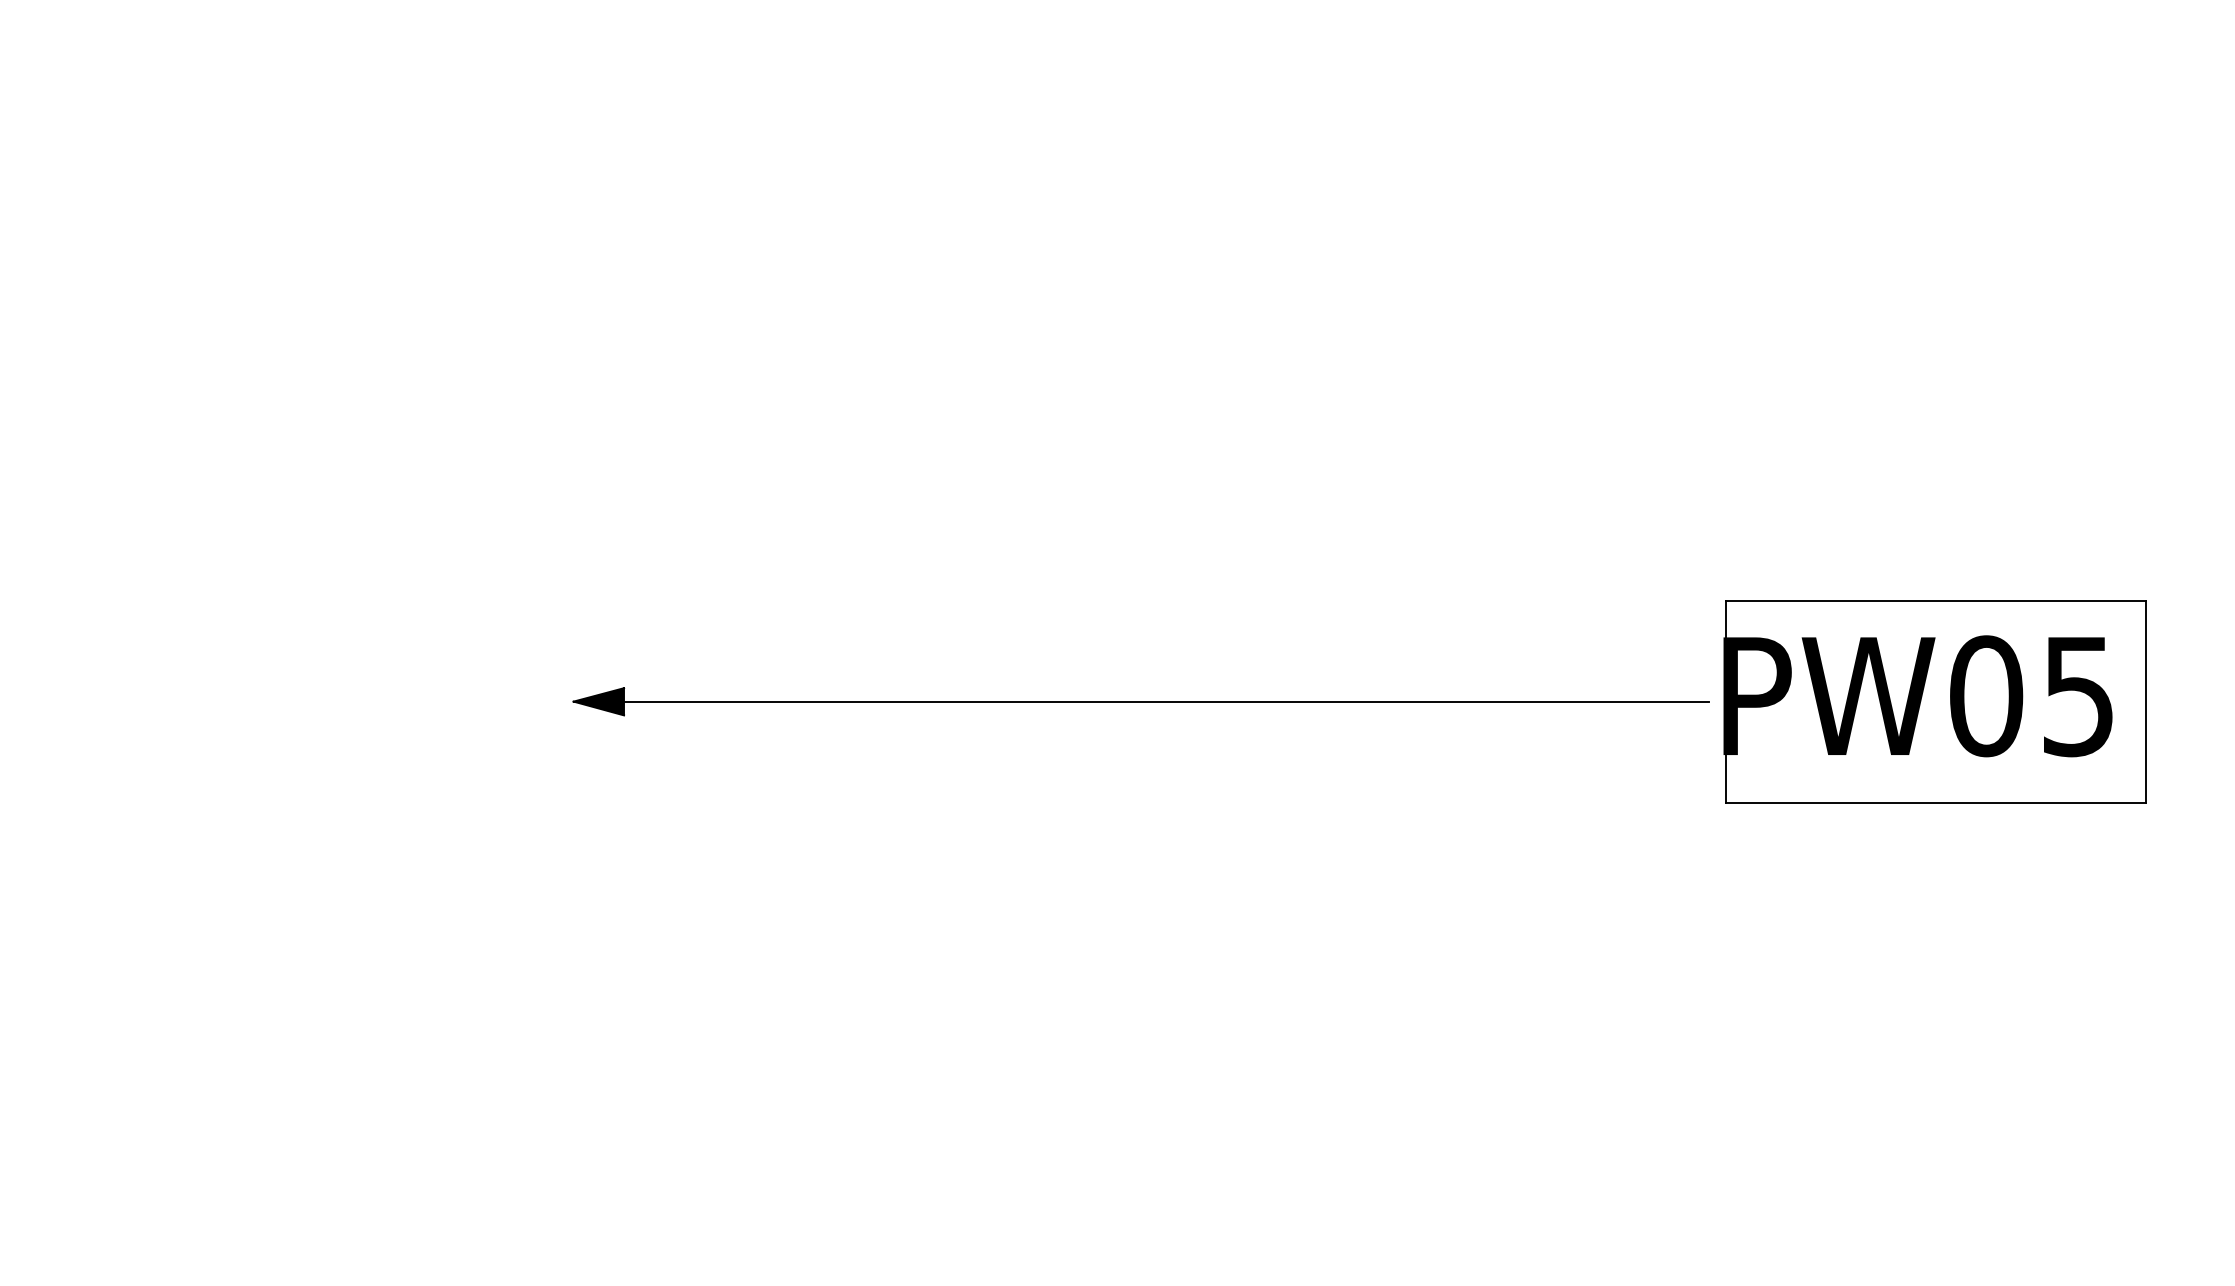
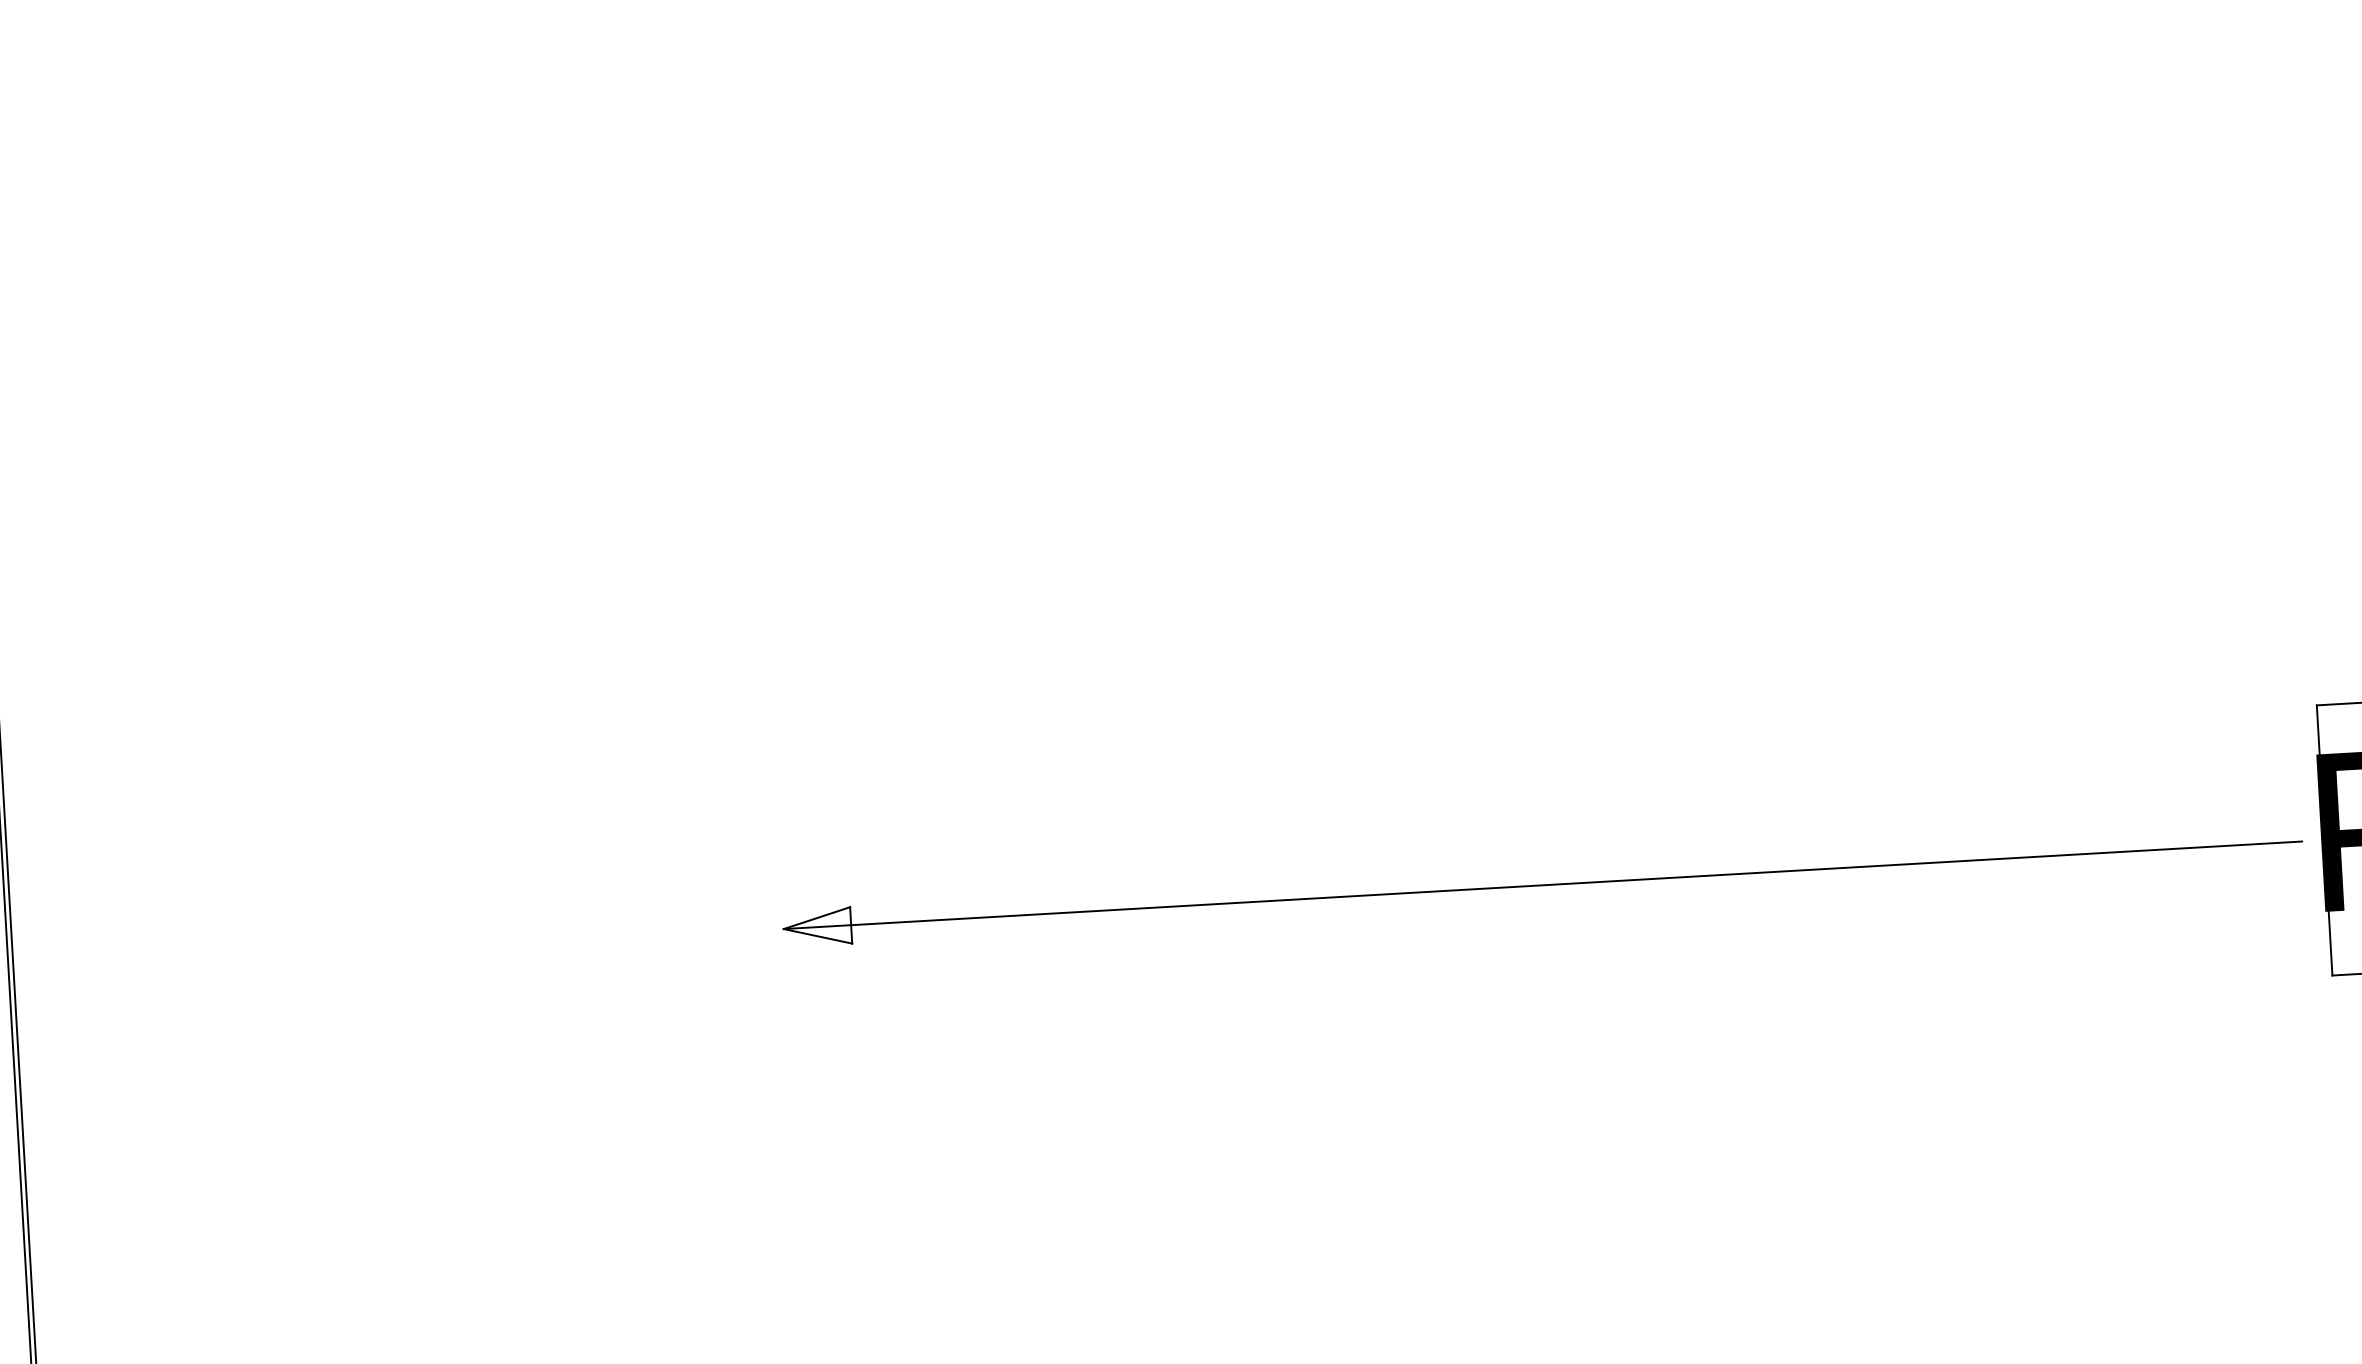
fill: (598, 701) -> (816, 926), removed

